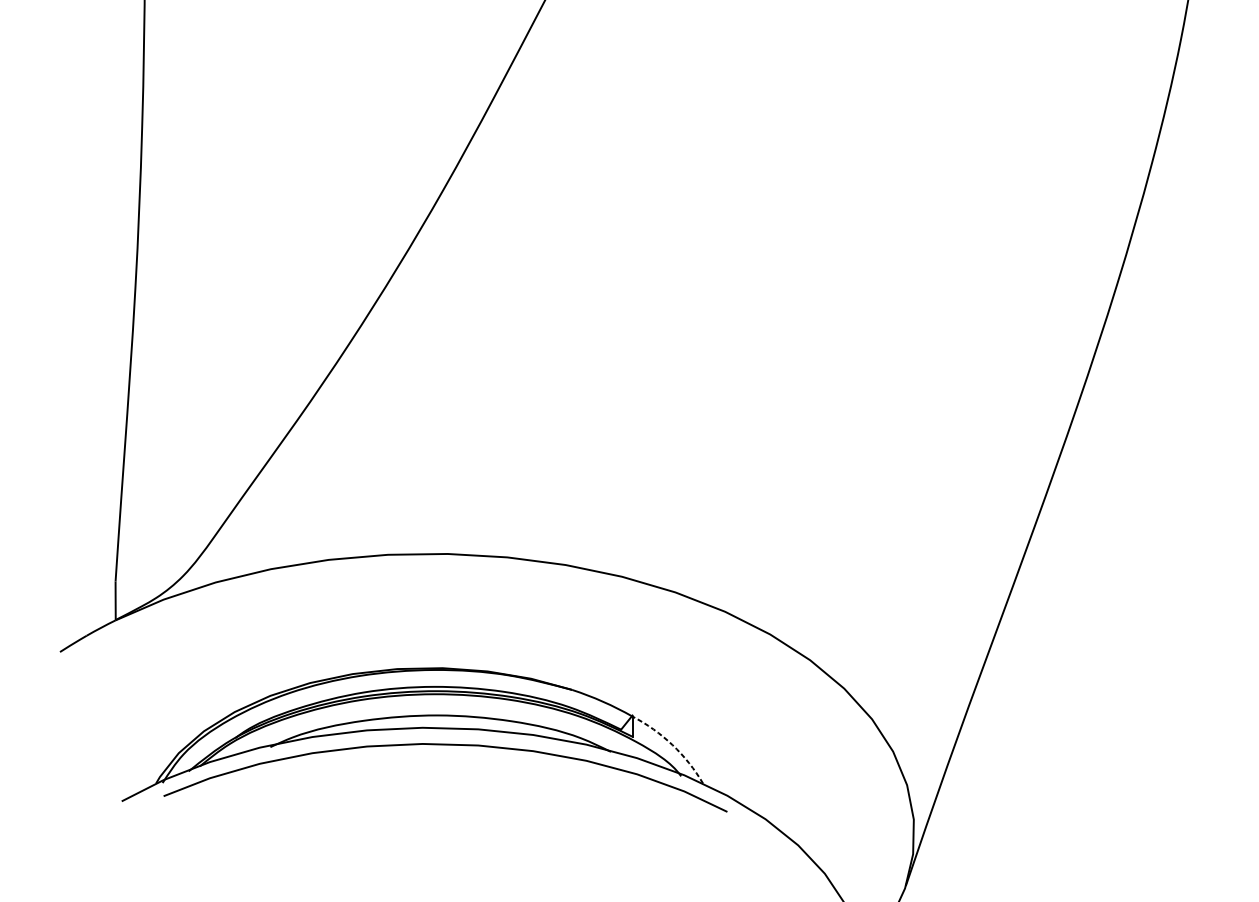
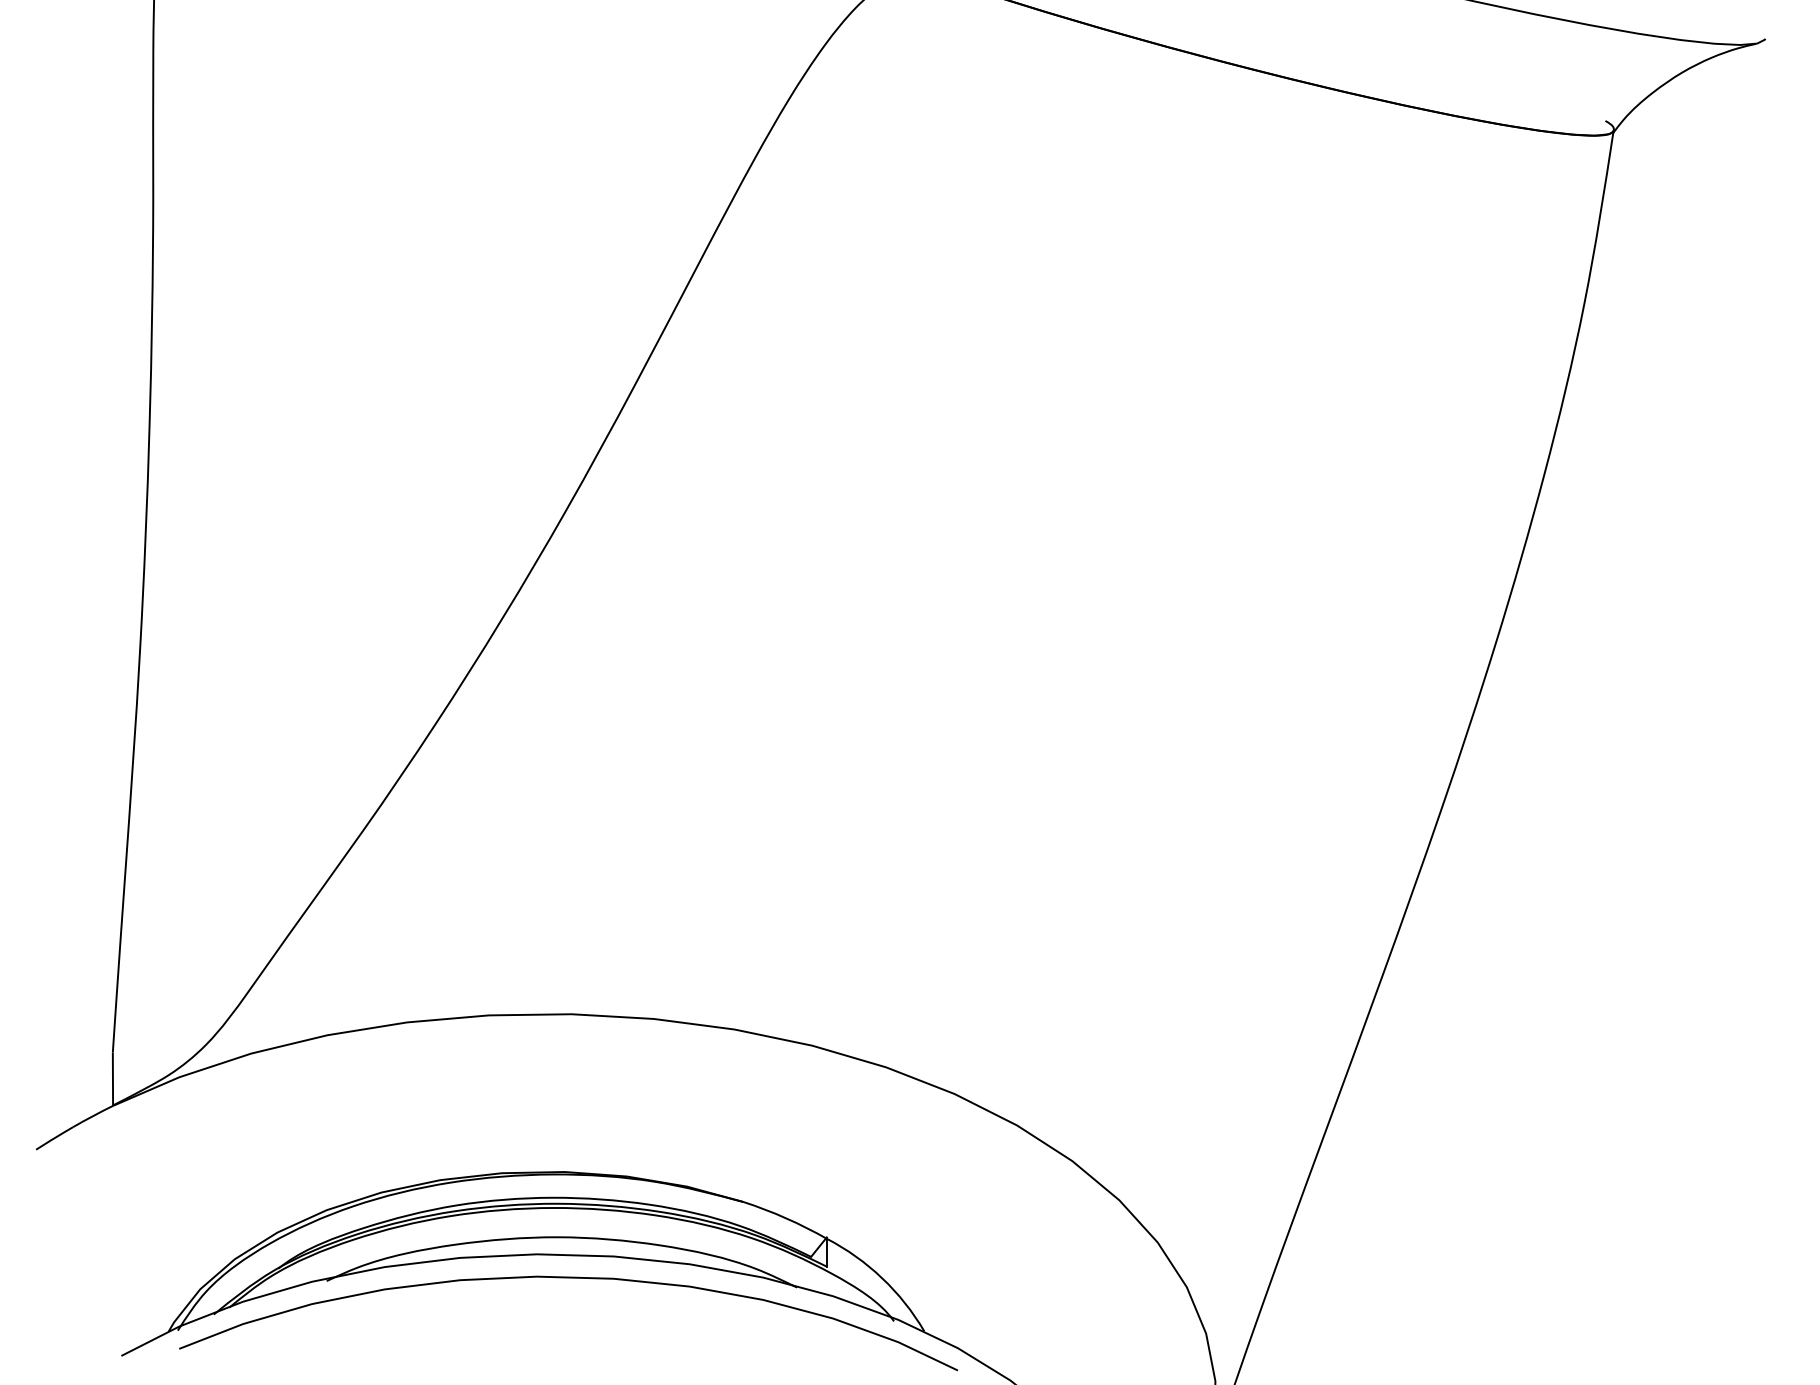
arc: (672, 745) -> (882, 1278), dashed -> solid

